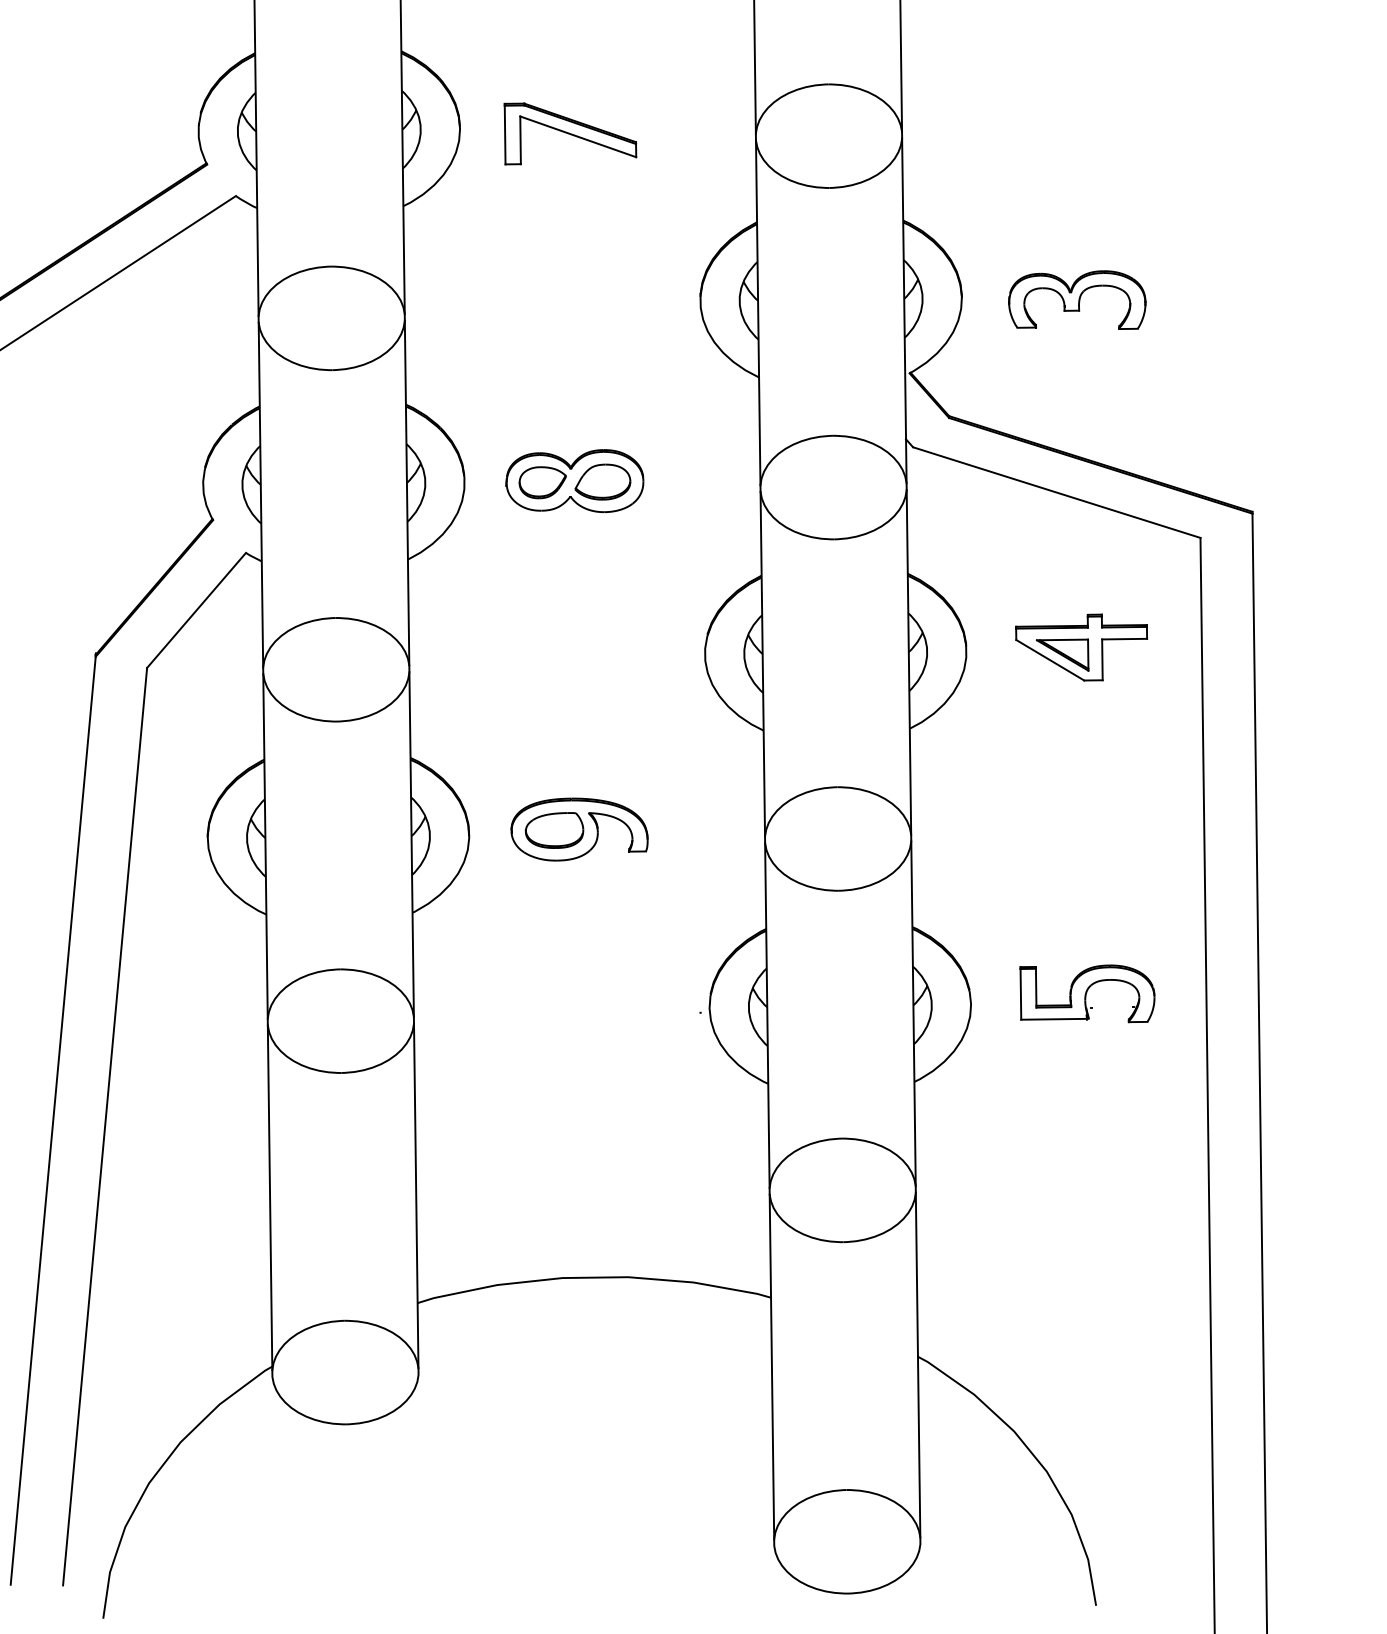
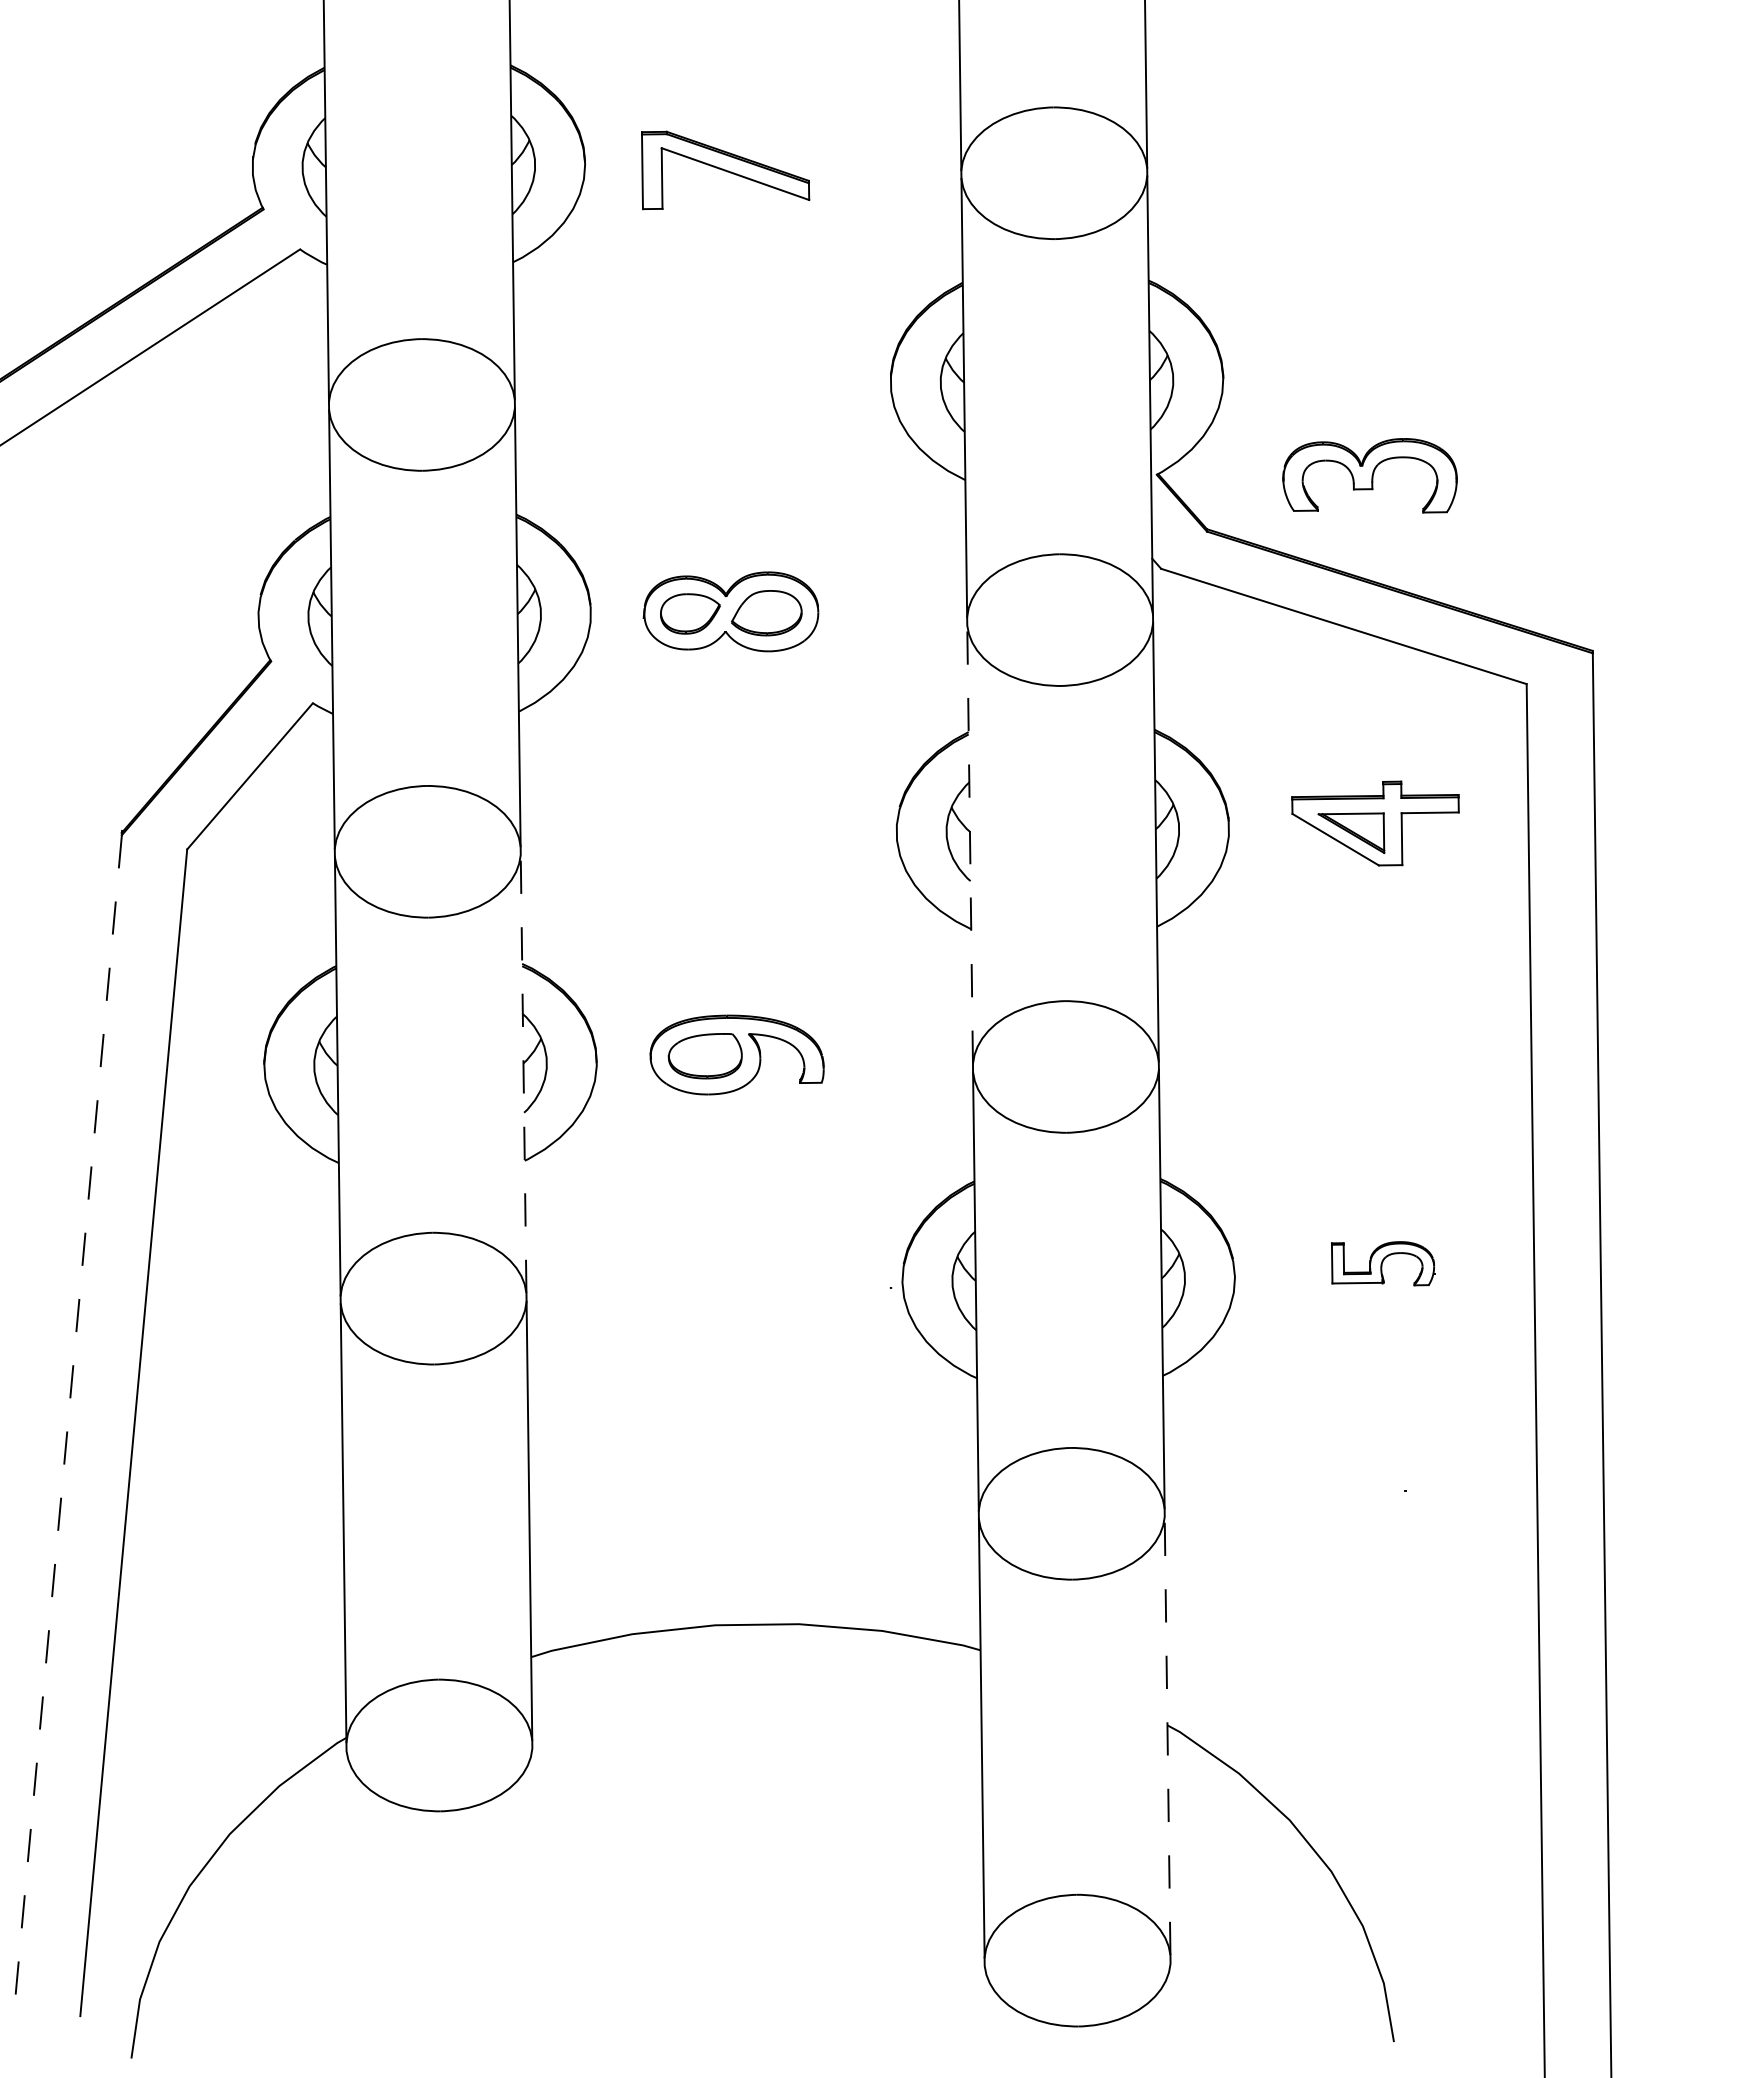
part: (1076, 299) -> (1369, 475), moved
line: (763, 664) -> (970, 844), solid -> dashed
line: (411, 844) -> (523, 1073), solid -> dashed
part: (1087, 993) -> (1382, 1263), size x0.6
line: (52, 1120) -> (67, 1425), solid -> dashed
line: (918, 1364) -> (1167, 1735), solid -> dashed

